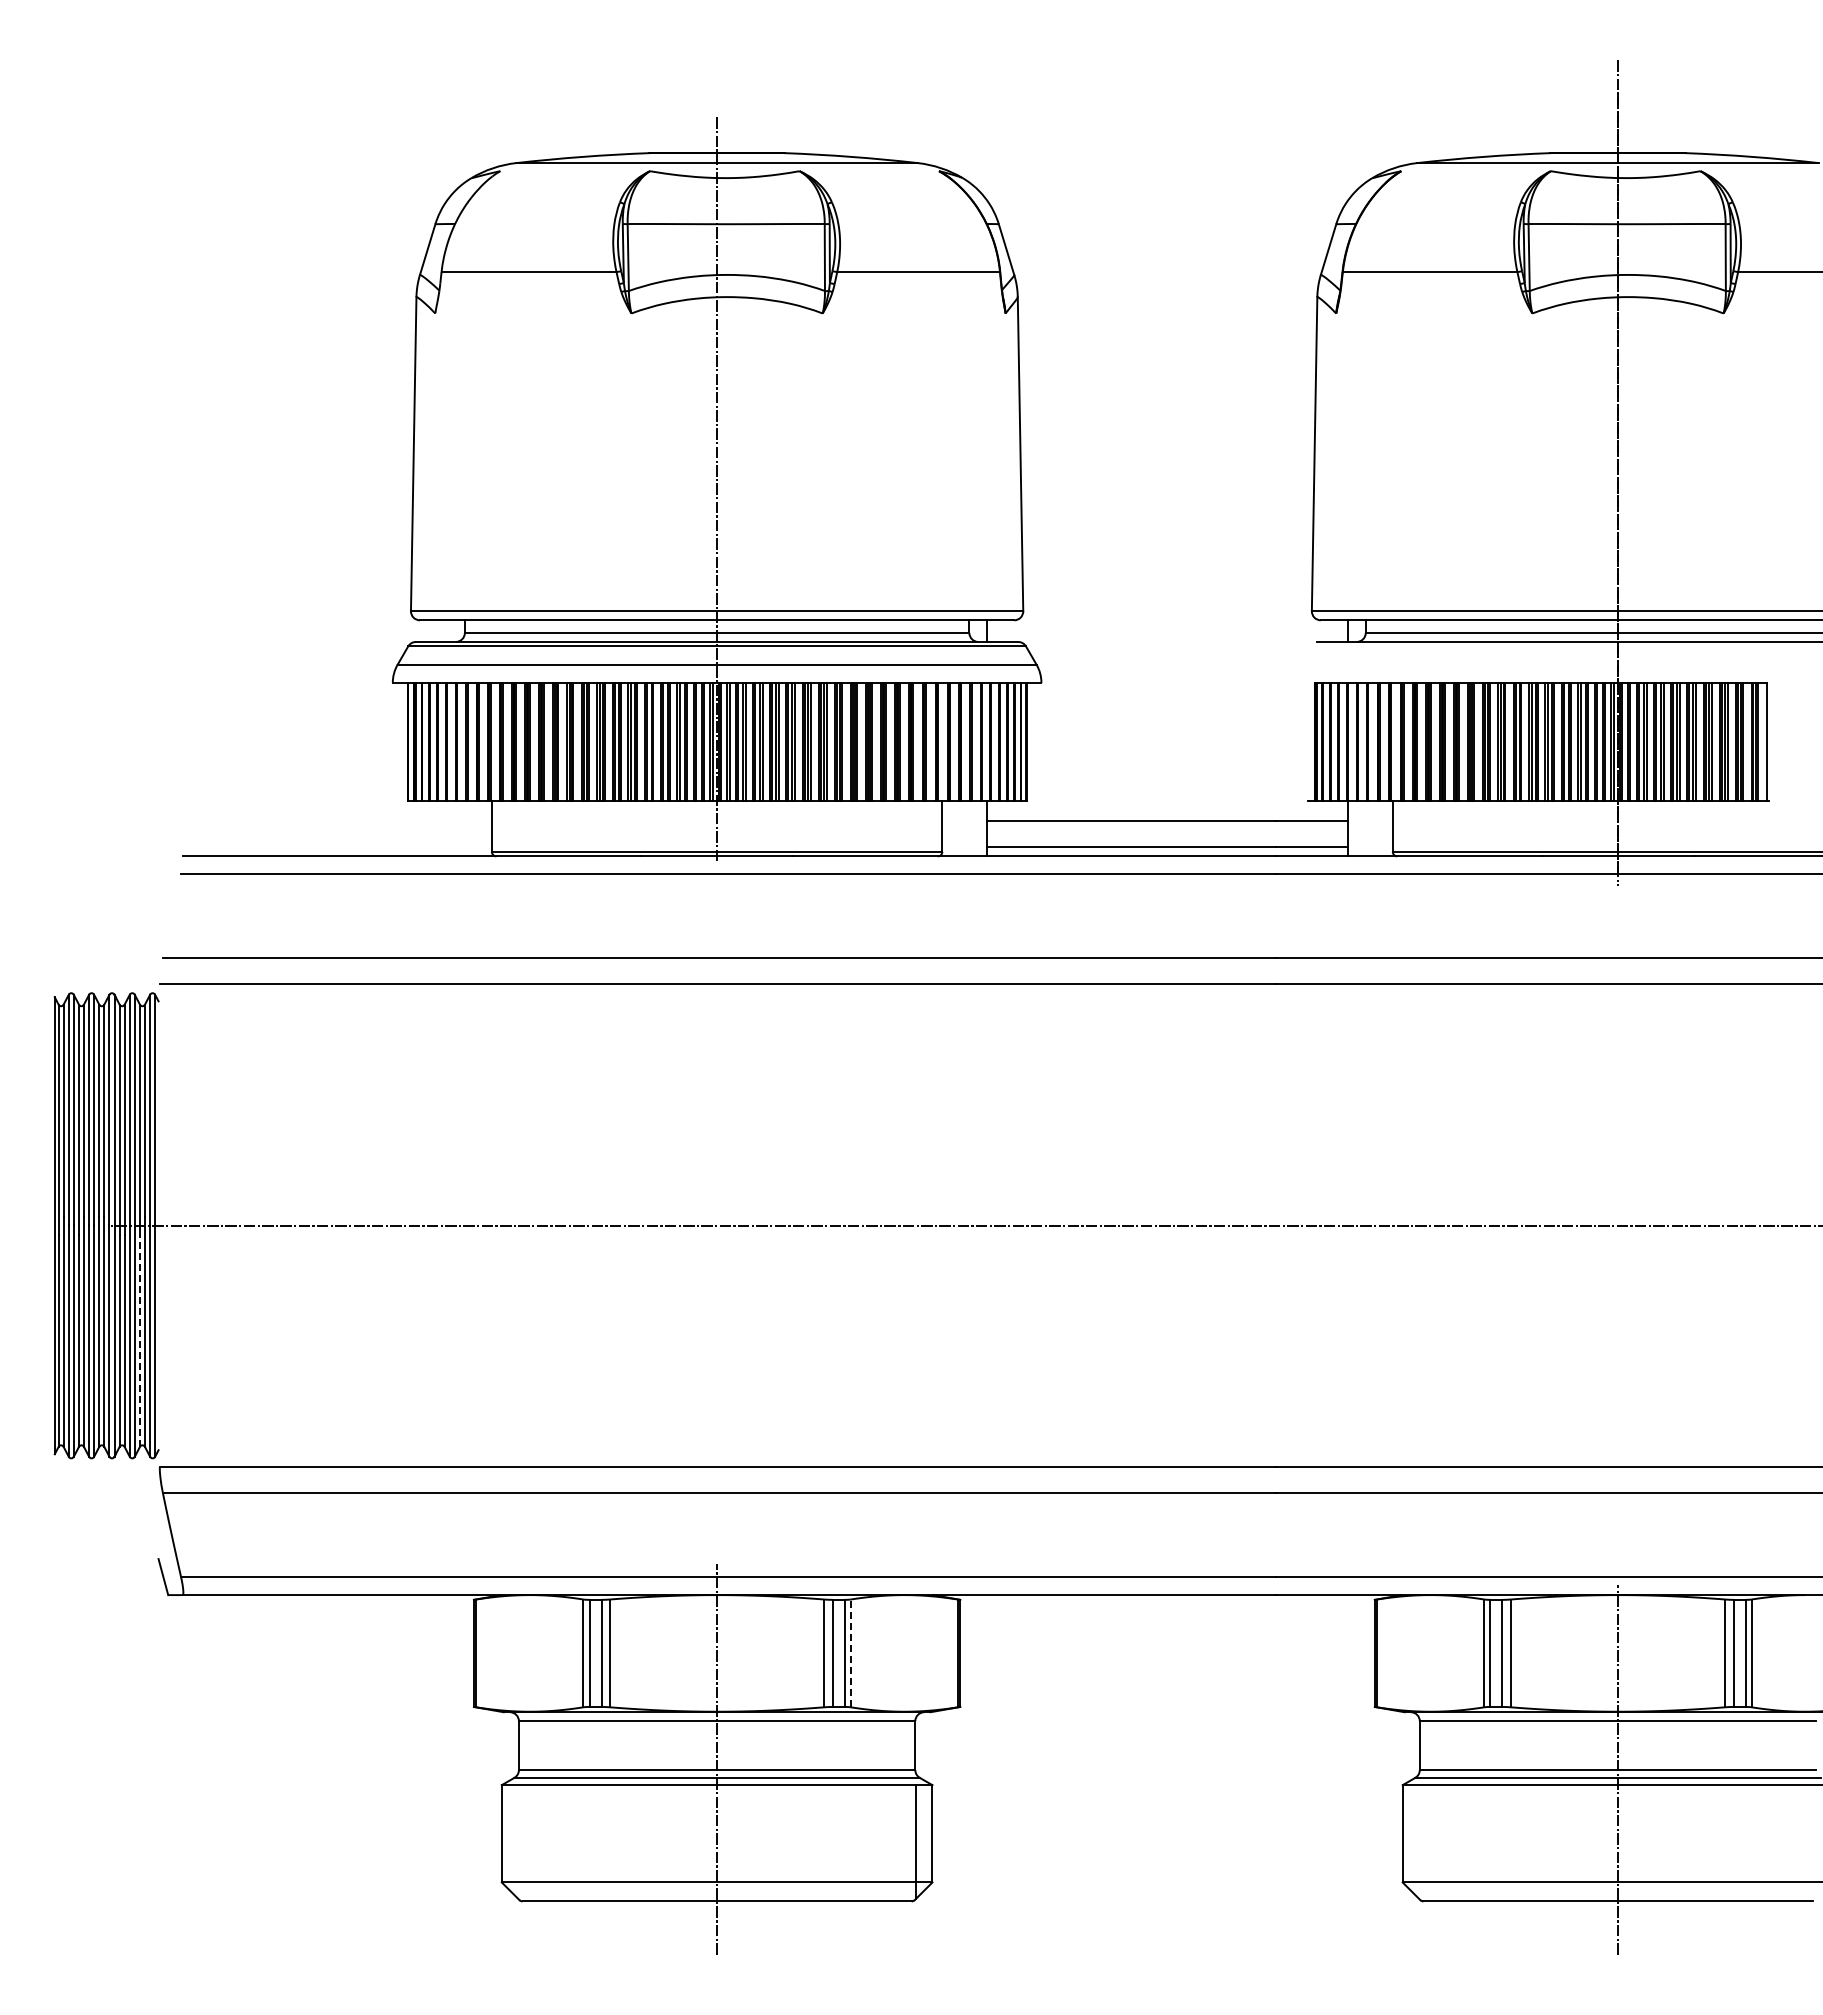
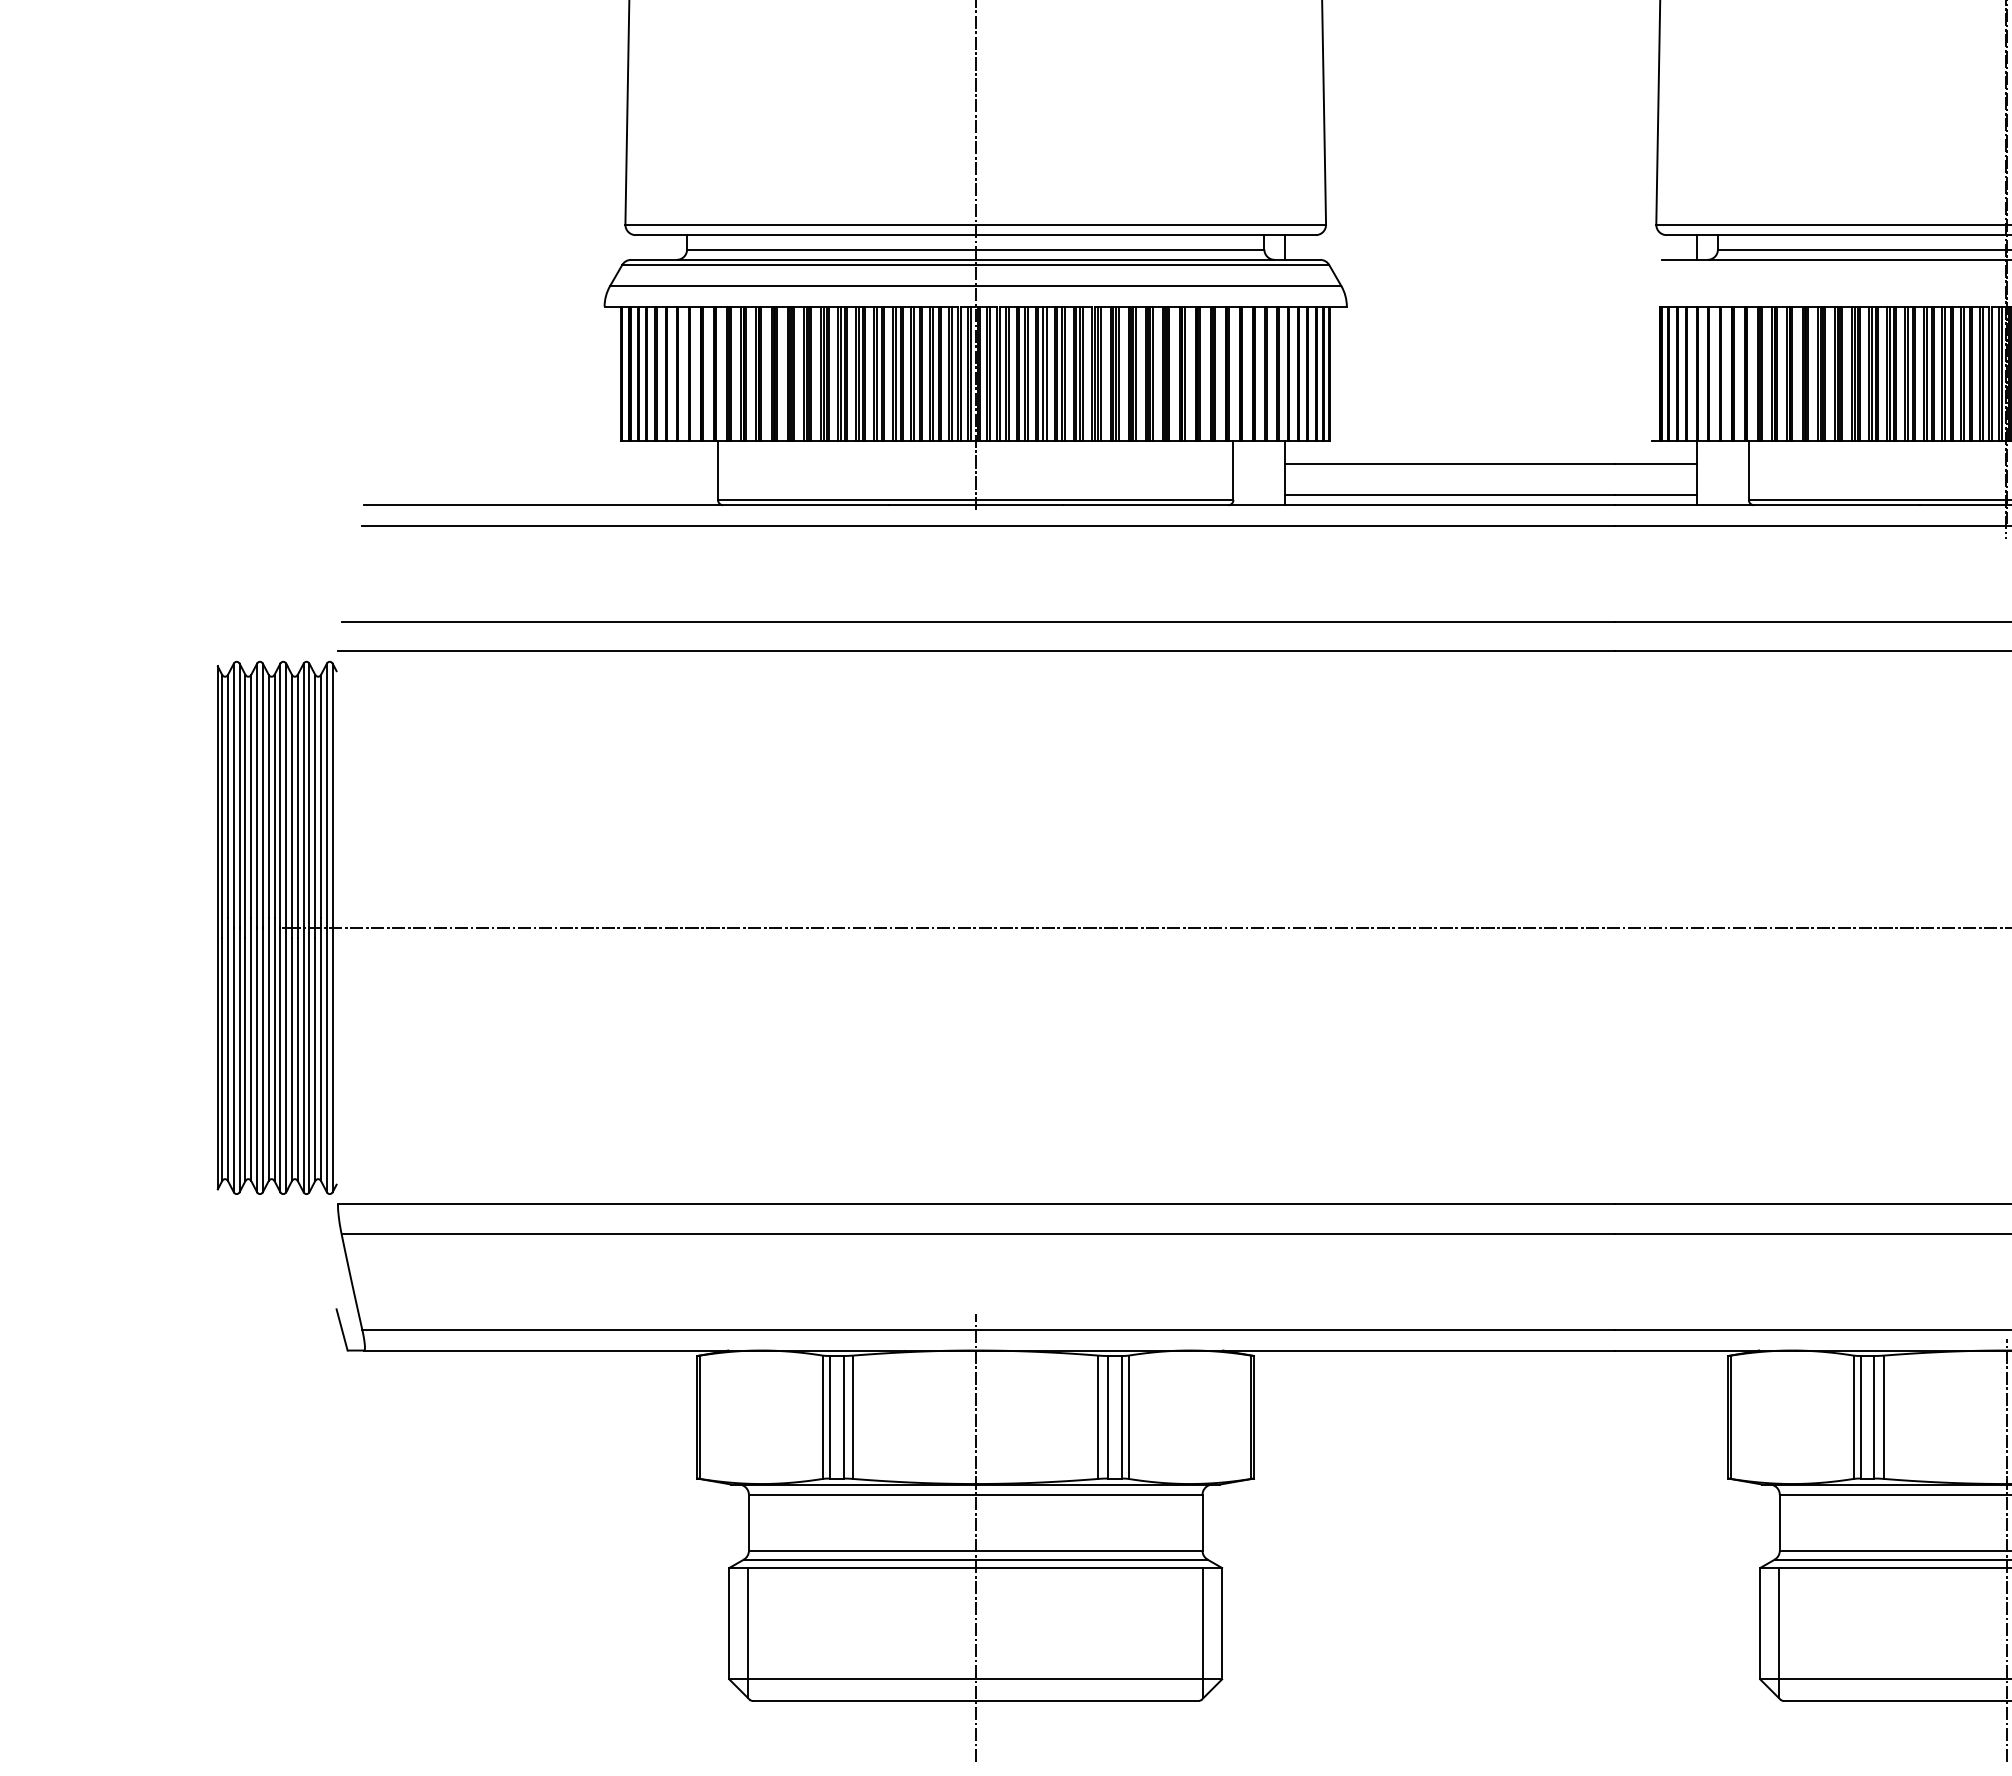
line: (139, 1340) -> (314, 1059), dashed -> solid
line: (850, 1653) -> (1128, 1417), dashed -> solid
line: (518, 1841) -> (748, 1632), added
line: (1419, 1841) -> (1779, 1632), added

